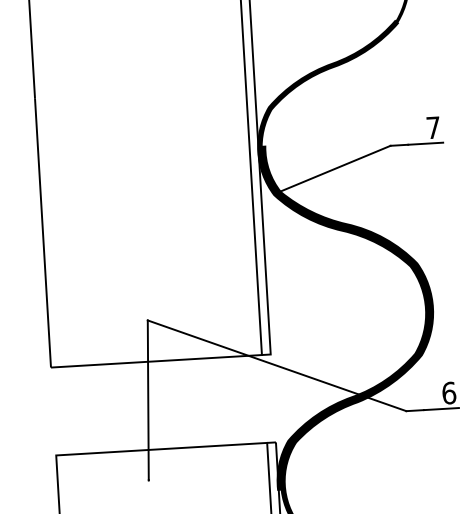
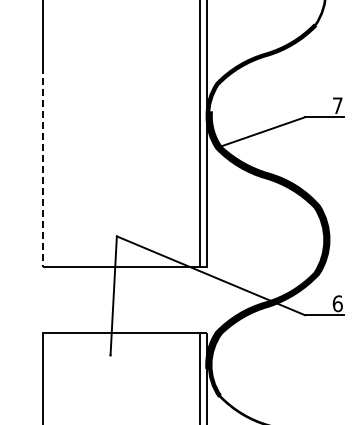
line: (42, 234) -> (42, 167), solid -> dashed

